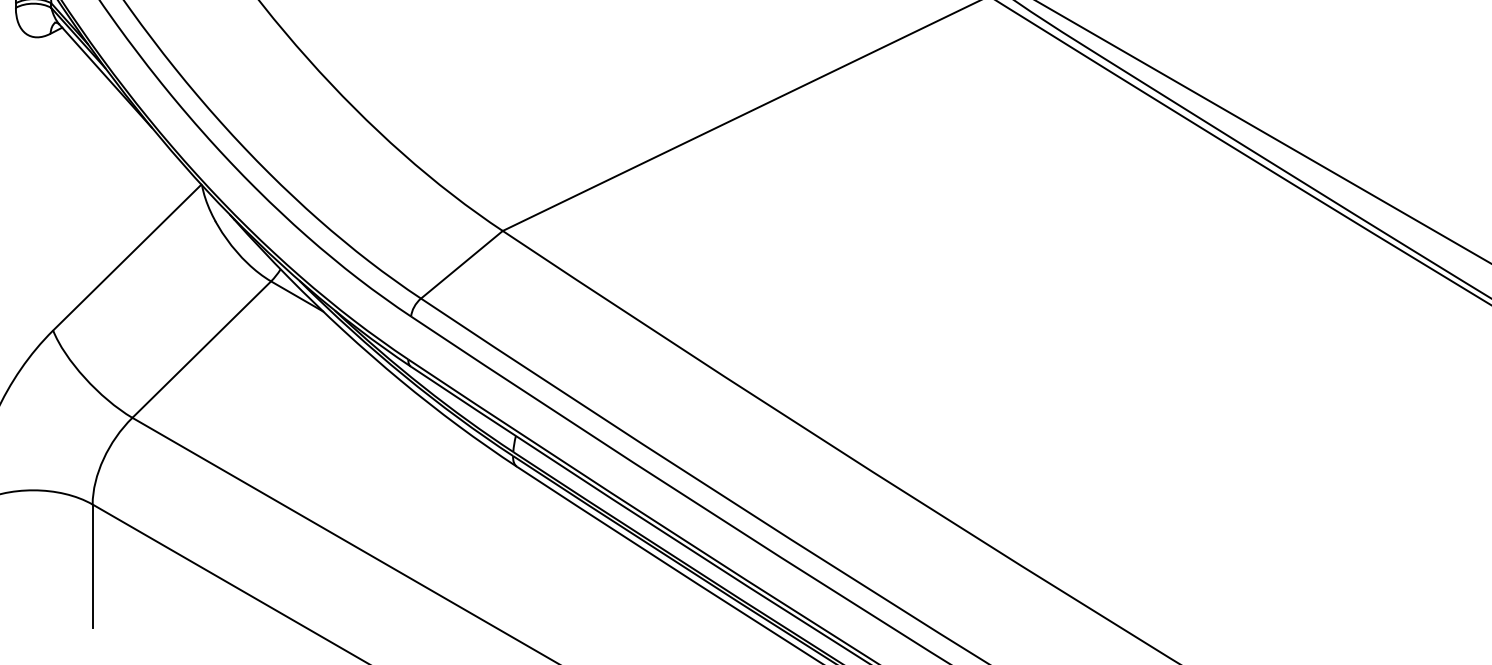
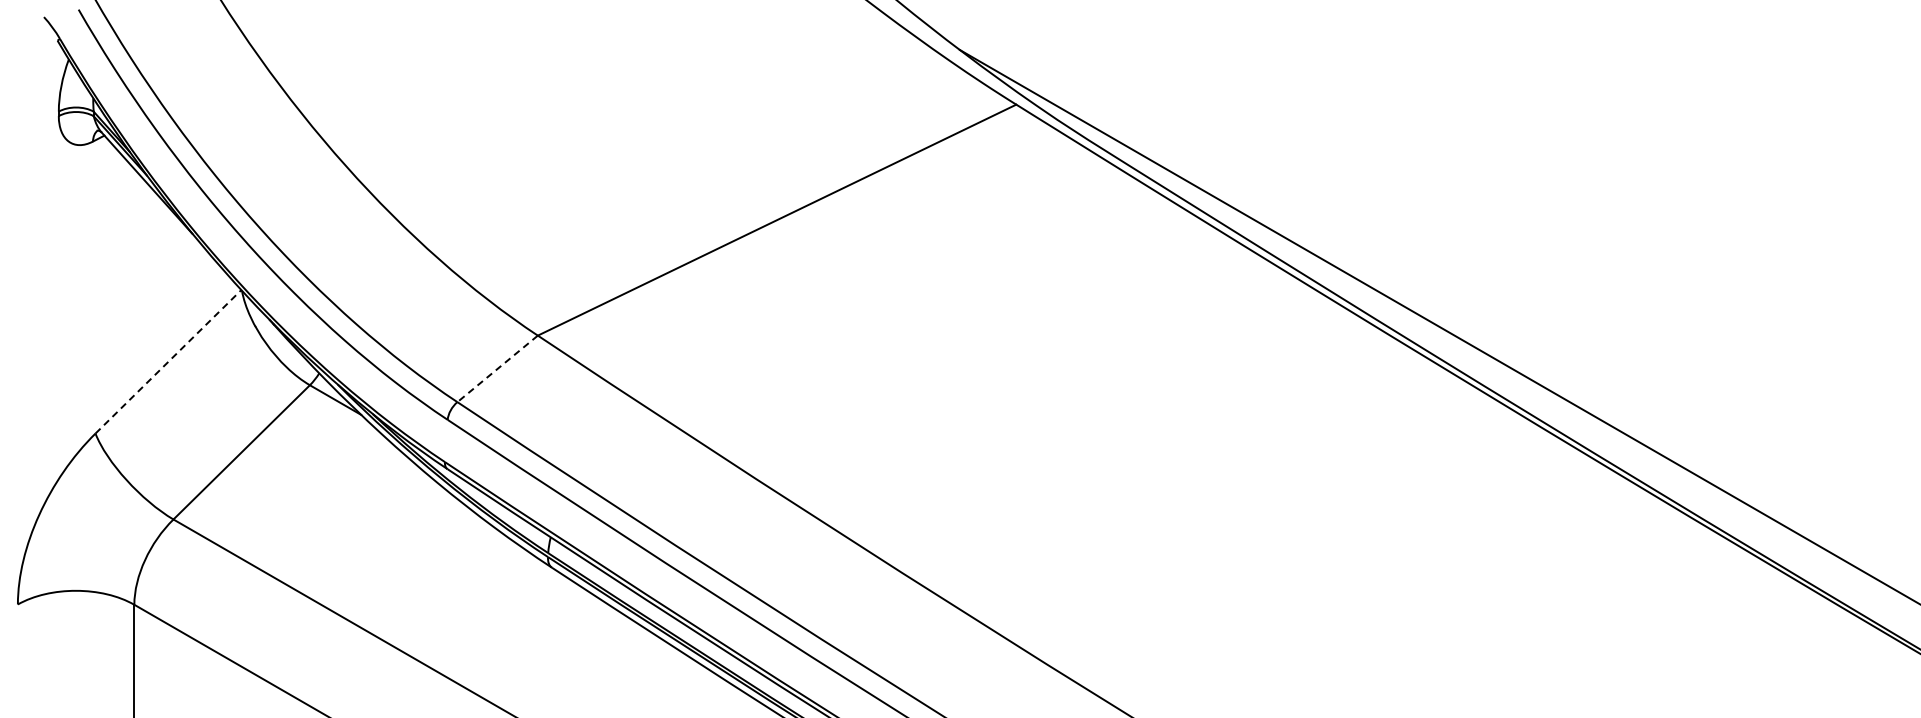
line: (127, 257) -> (168, 361), solid -> dashed
line: (461, 265) -> (497, 369), solid -> dashed

